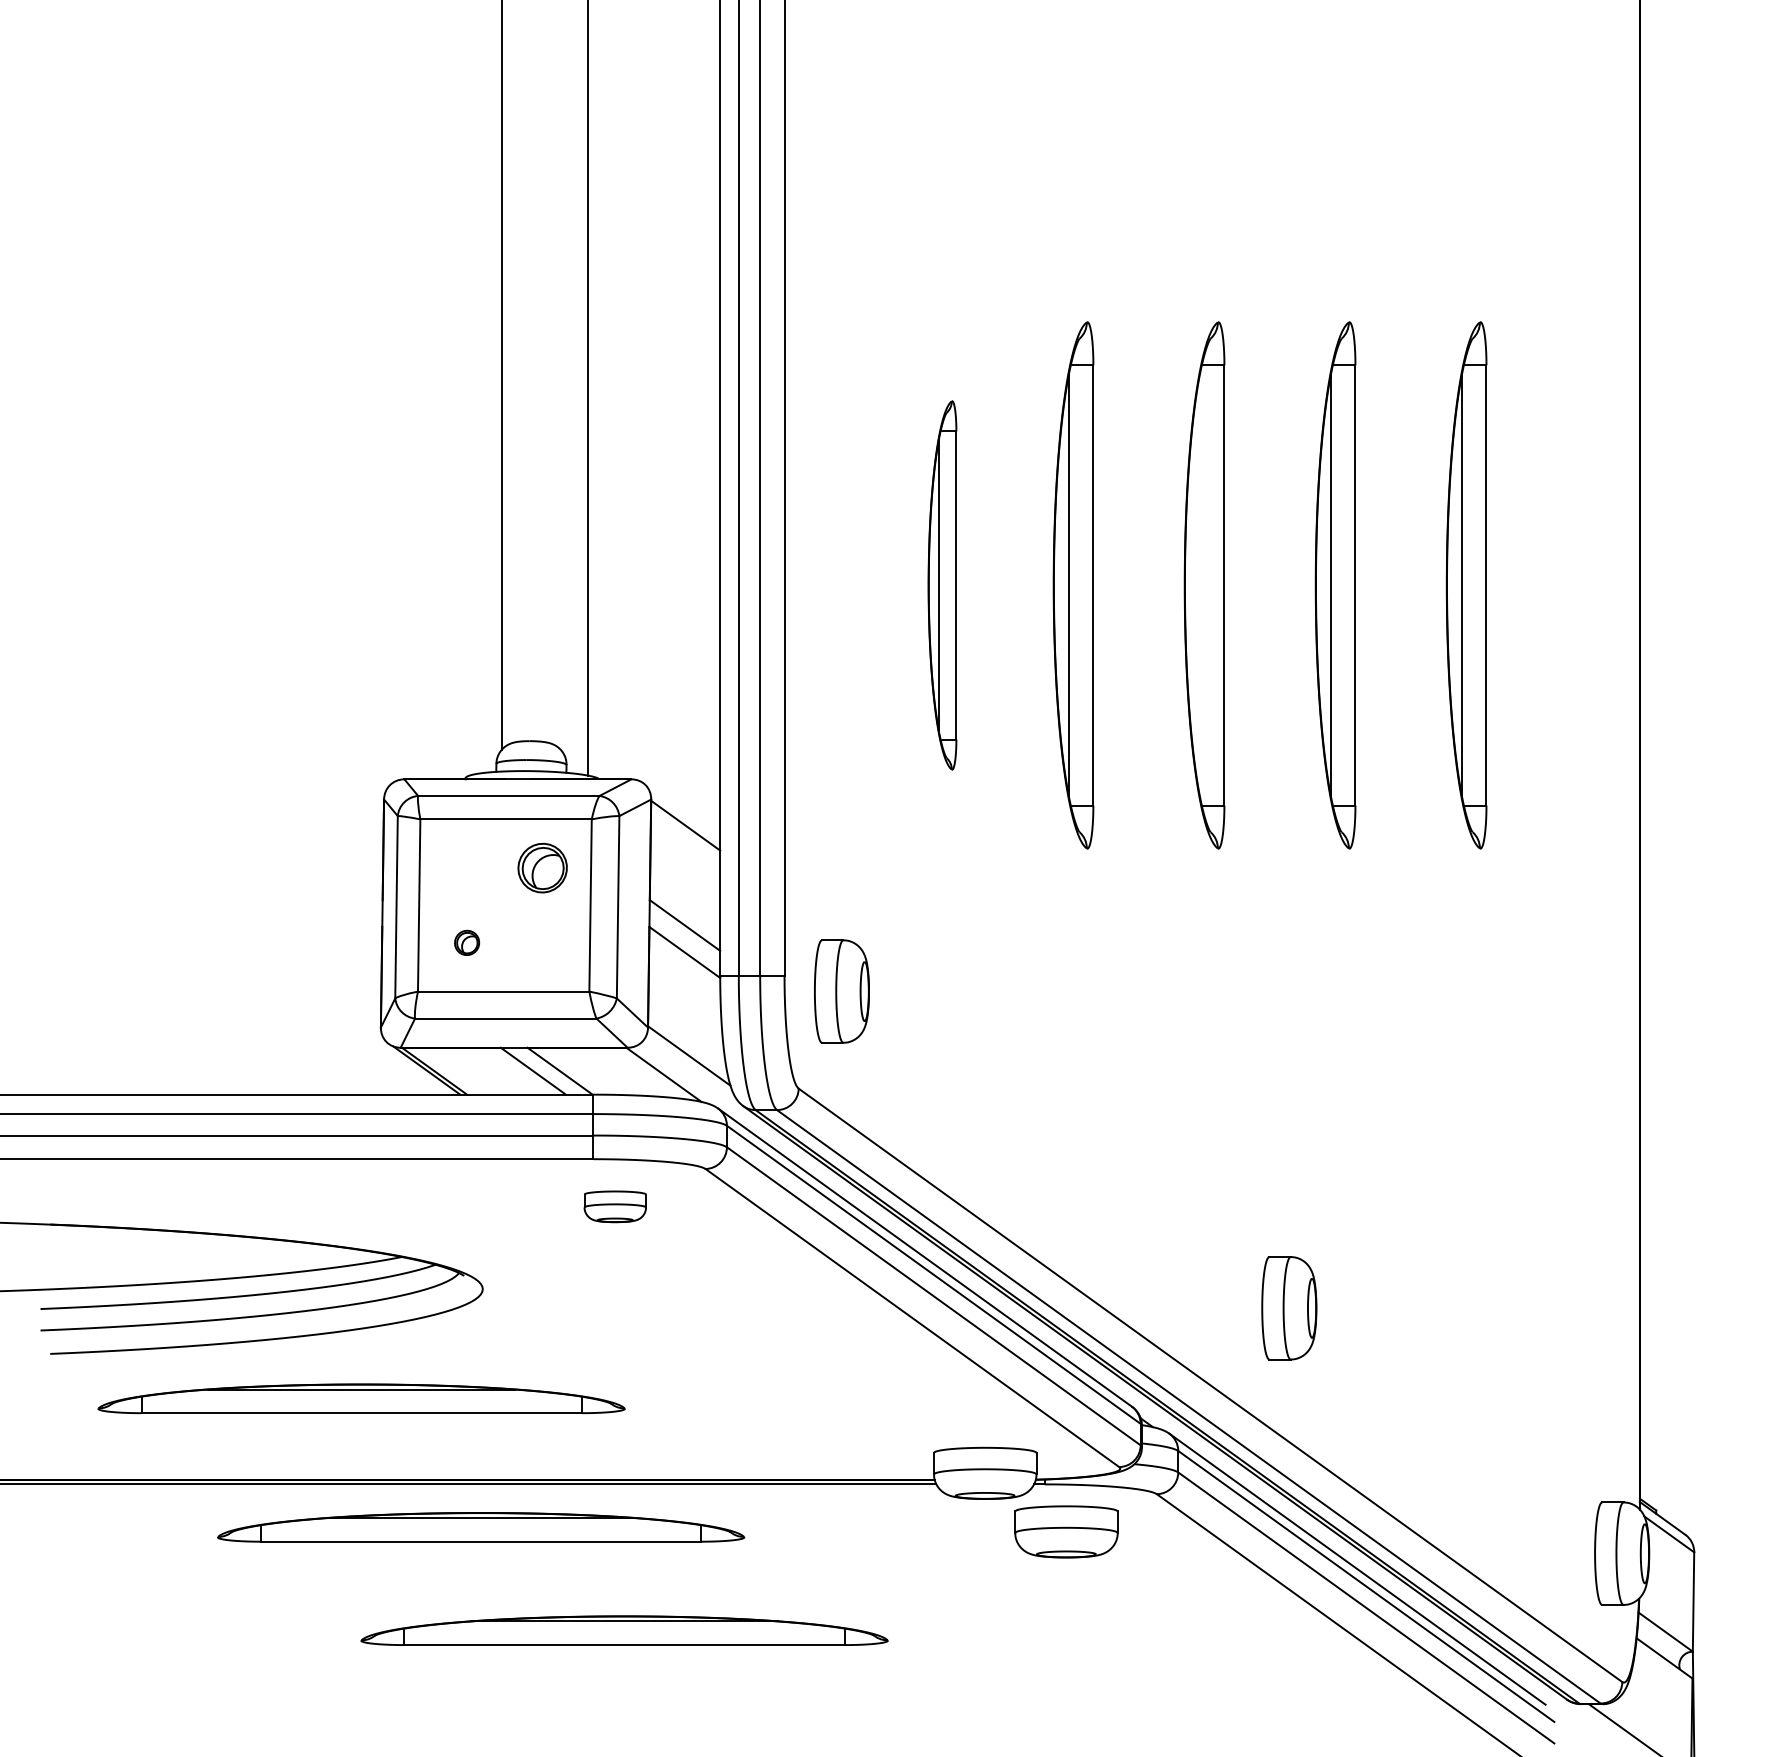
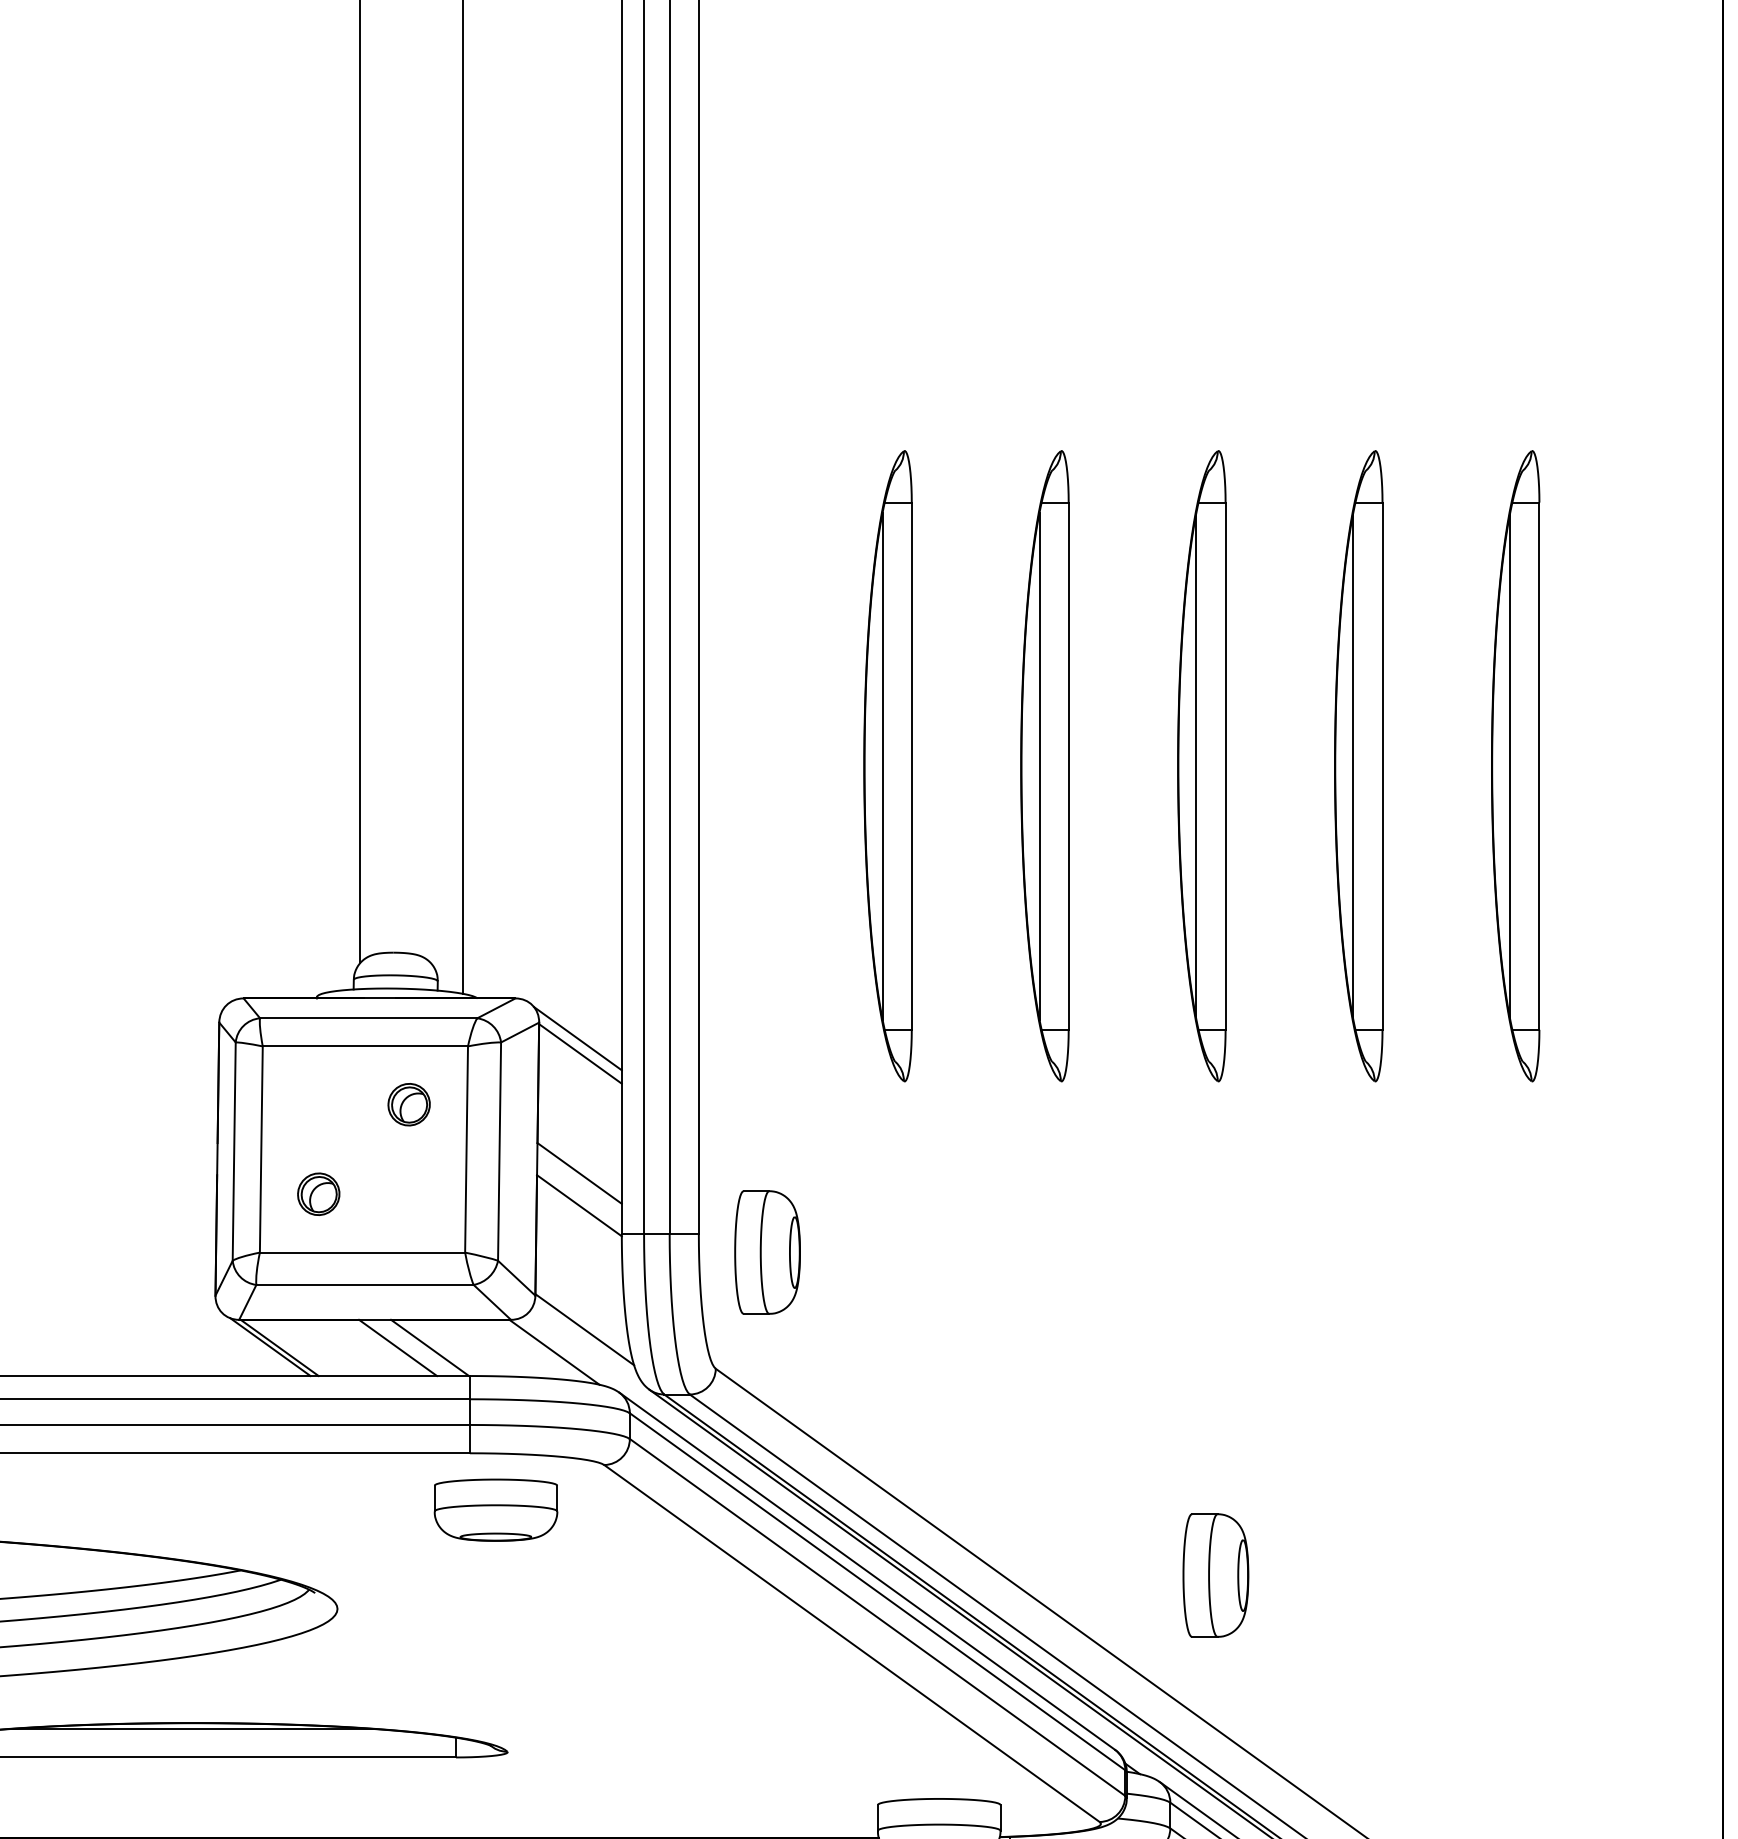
part: (942, 585) -> (888, 766), size x1.43
line: (1200, 585) -> (1196, 766), added
line: (683, 812) -> (577, 1038), added
part: (542, 867) -> (409, 1103), size x0.71
part: (466, 942) -> (317, 1193), size x1.43
part: (615, 1206) -> (496, 1509), size x1.67
part: (1289, 1308) -> (1216, 1575), moved

